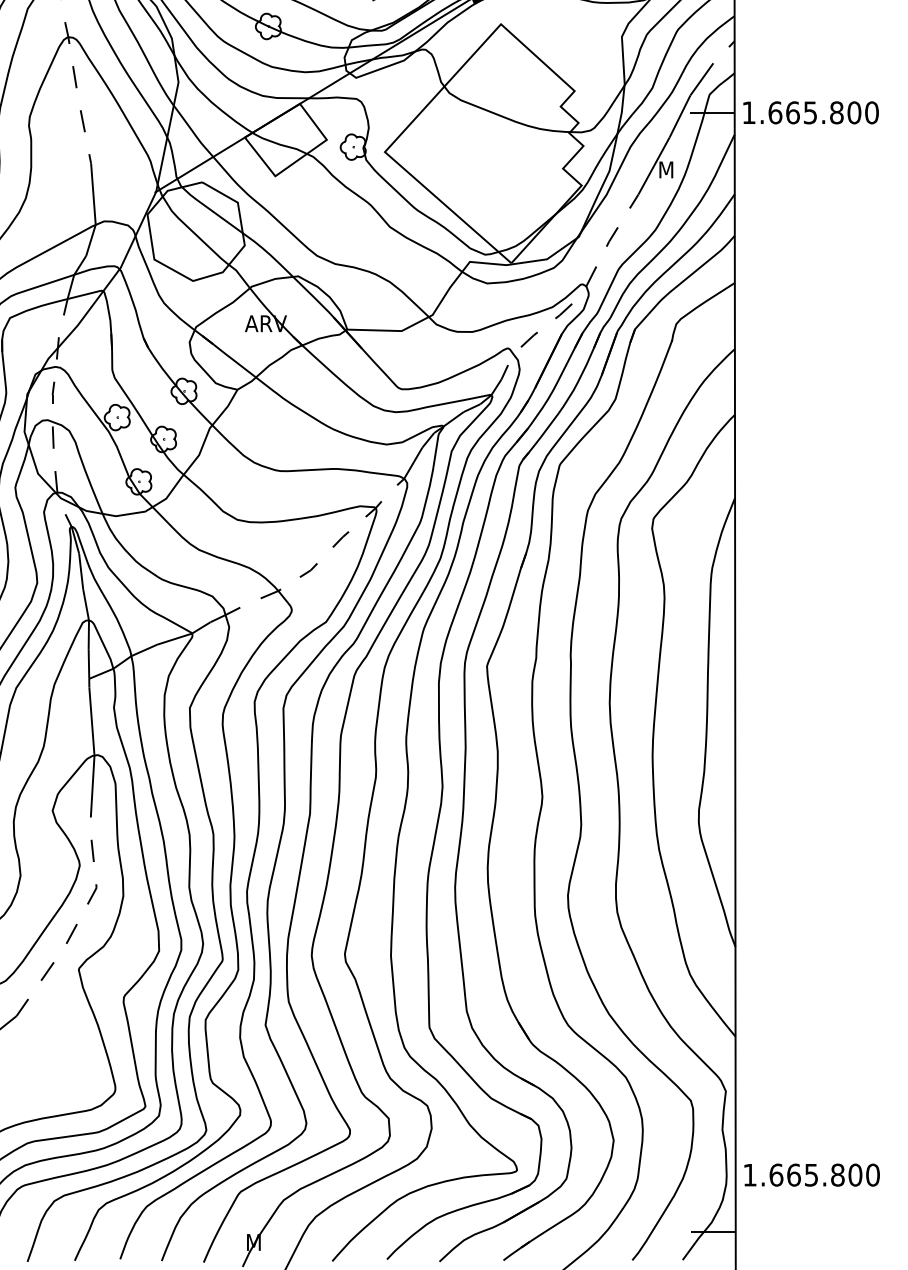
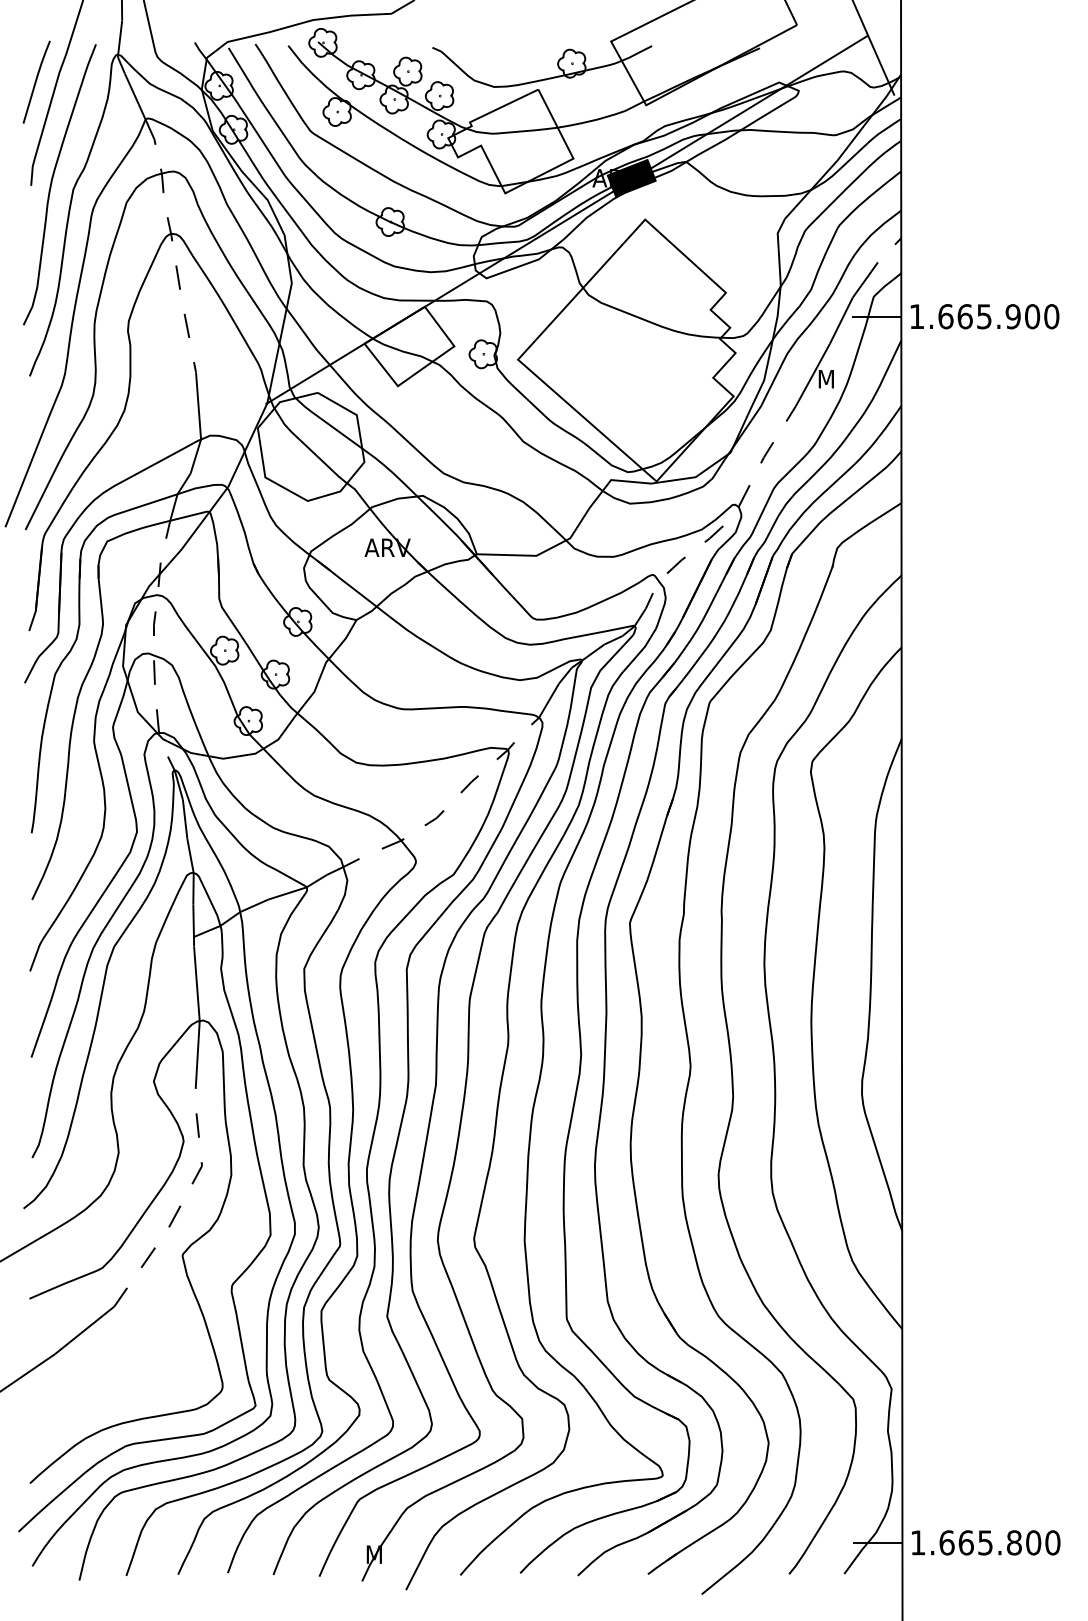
text: (836, 112) -> (1012, 316), 1.665.800 -> 1.665.900
text: (812, 1174) -> (986, 1542), moved

